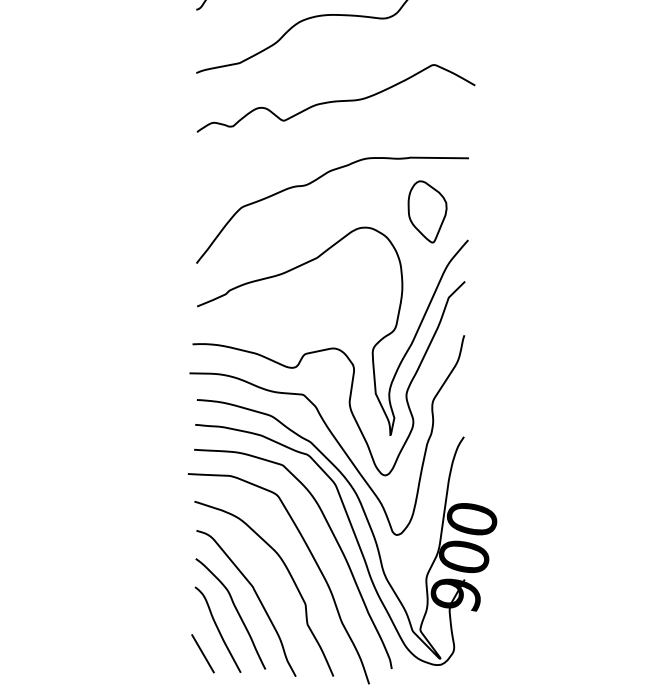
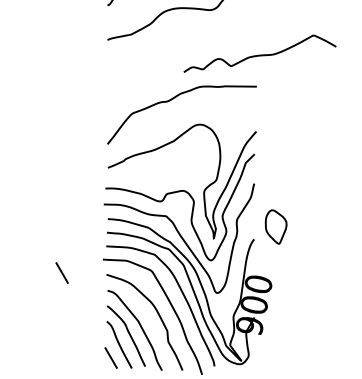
curve: (335, 99) -> (259, 54), moved
part: (426, 210) -> (275, 226), moved
line: (112, 497) -> (61, 272), added

